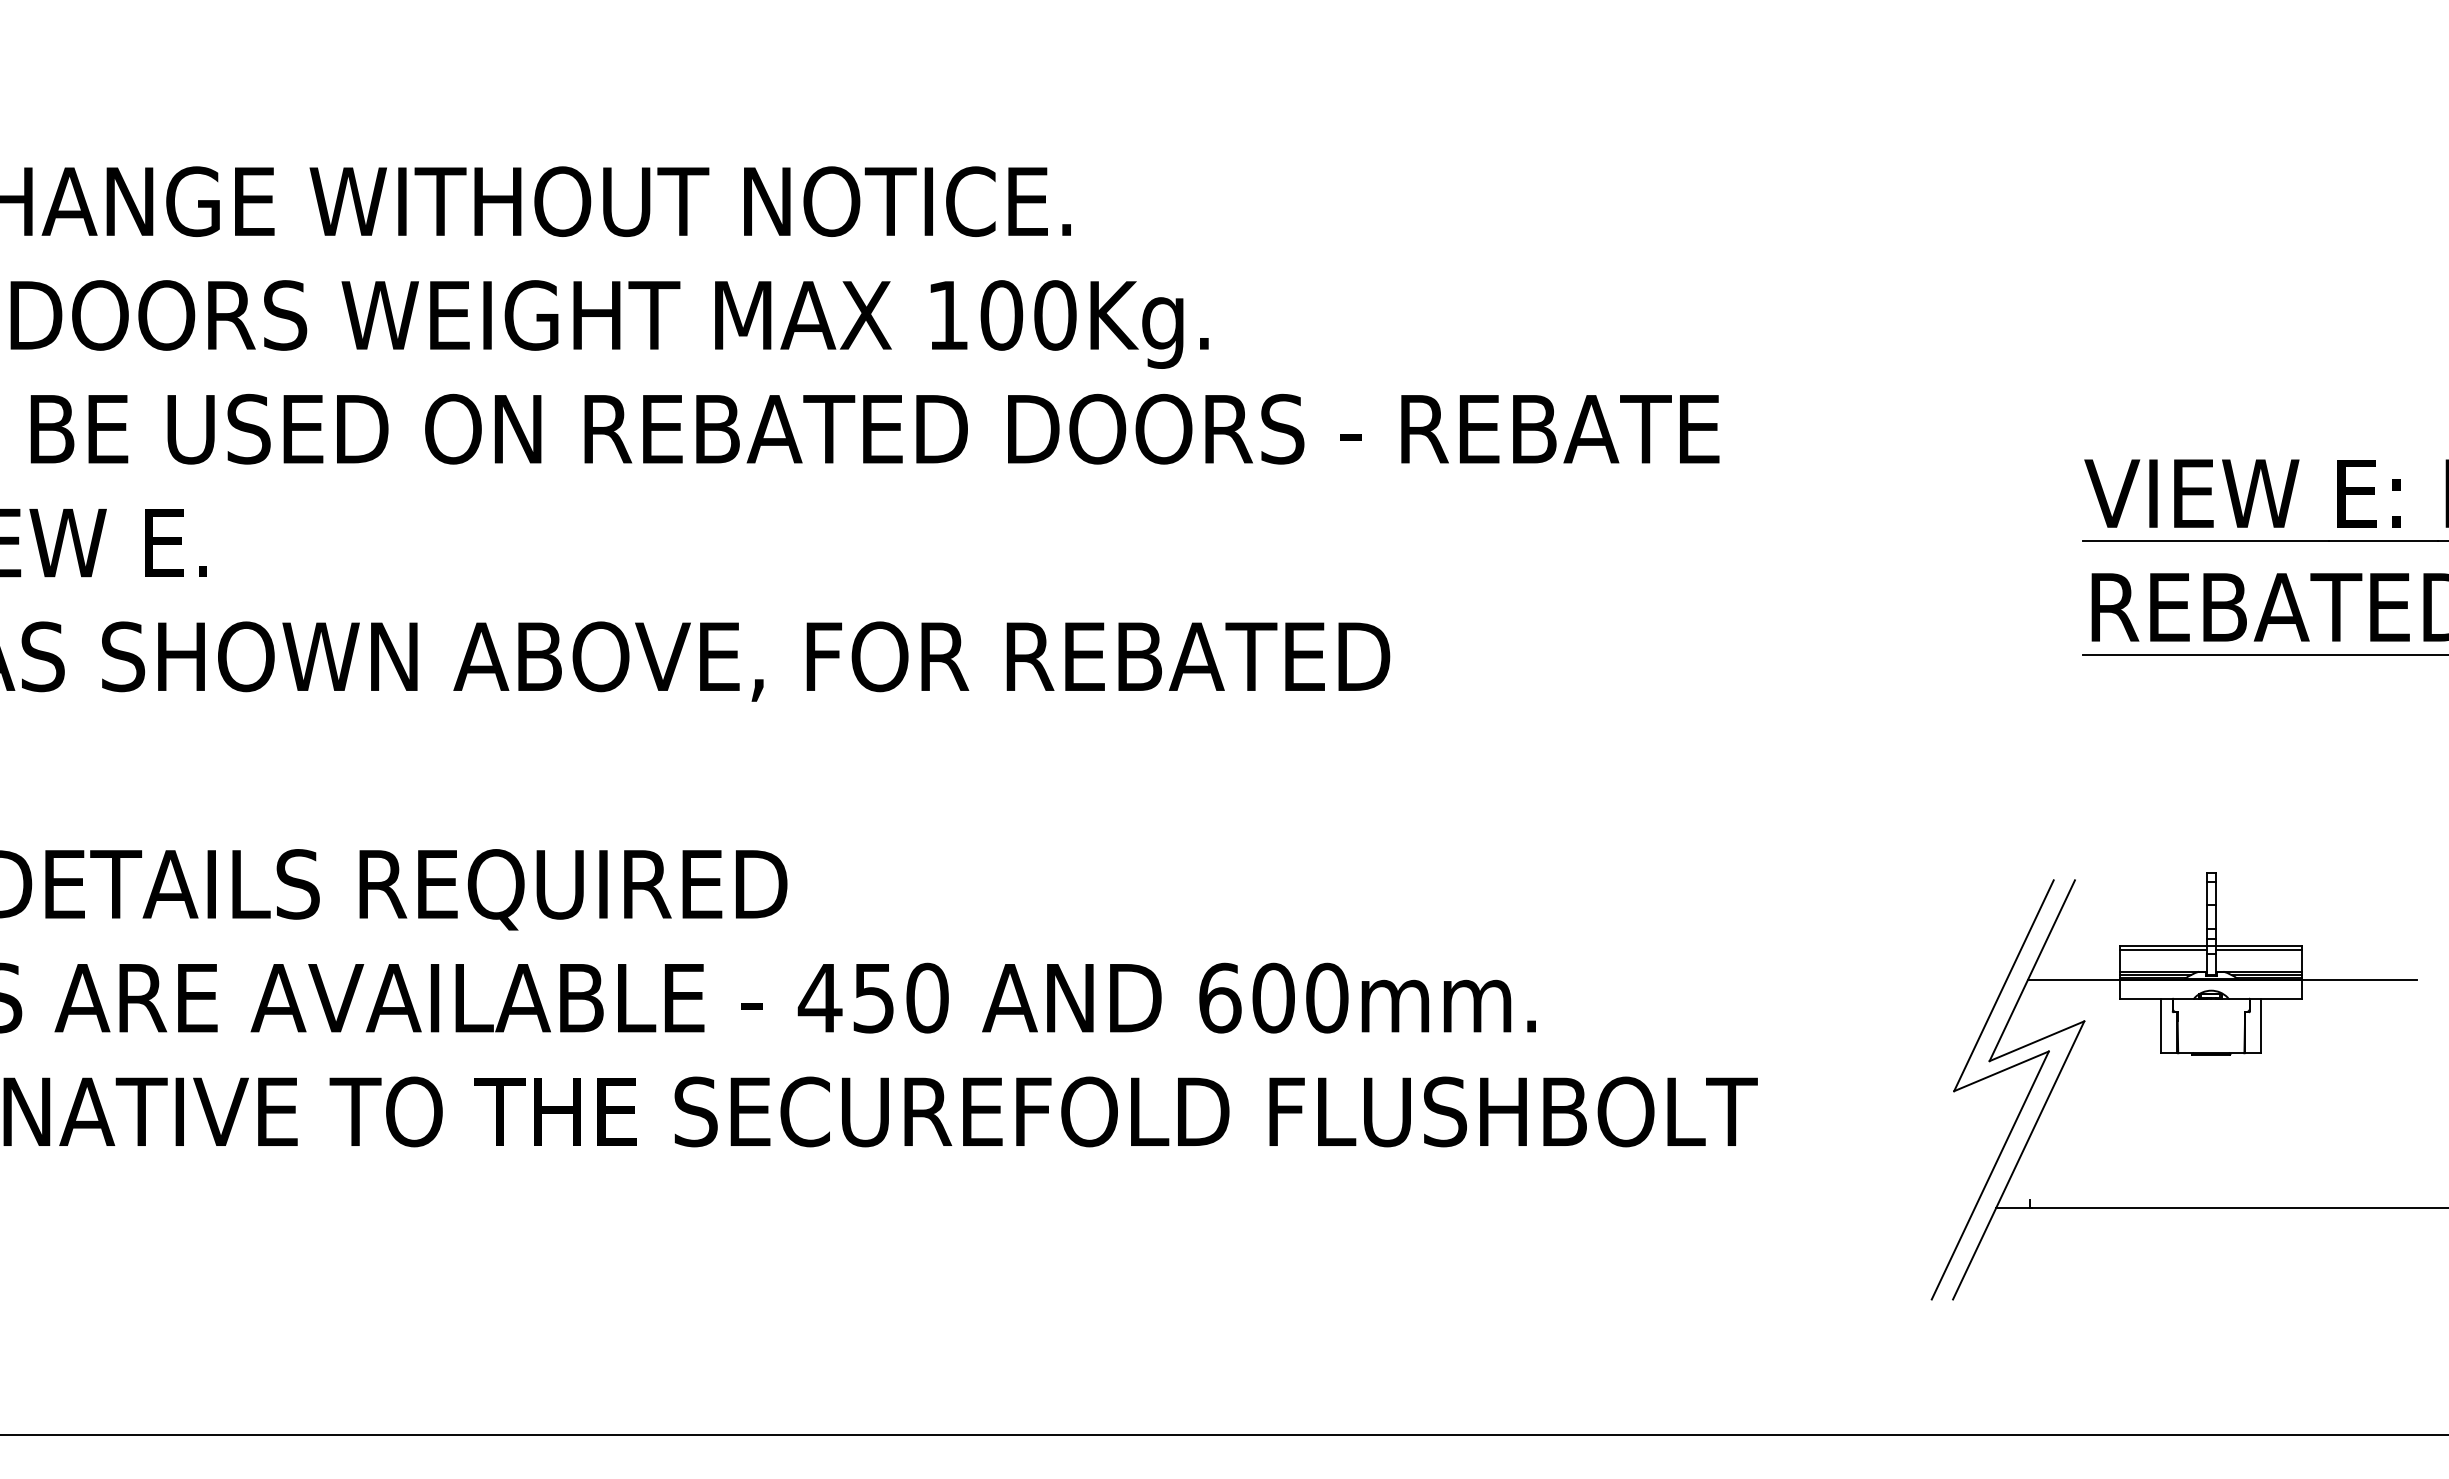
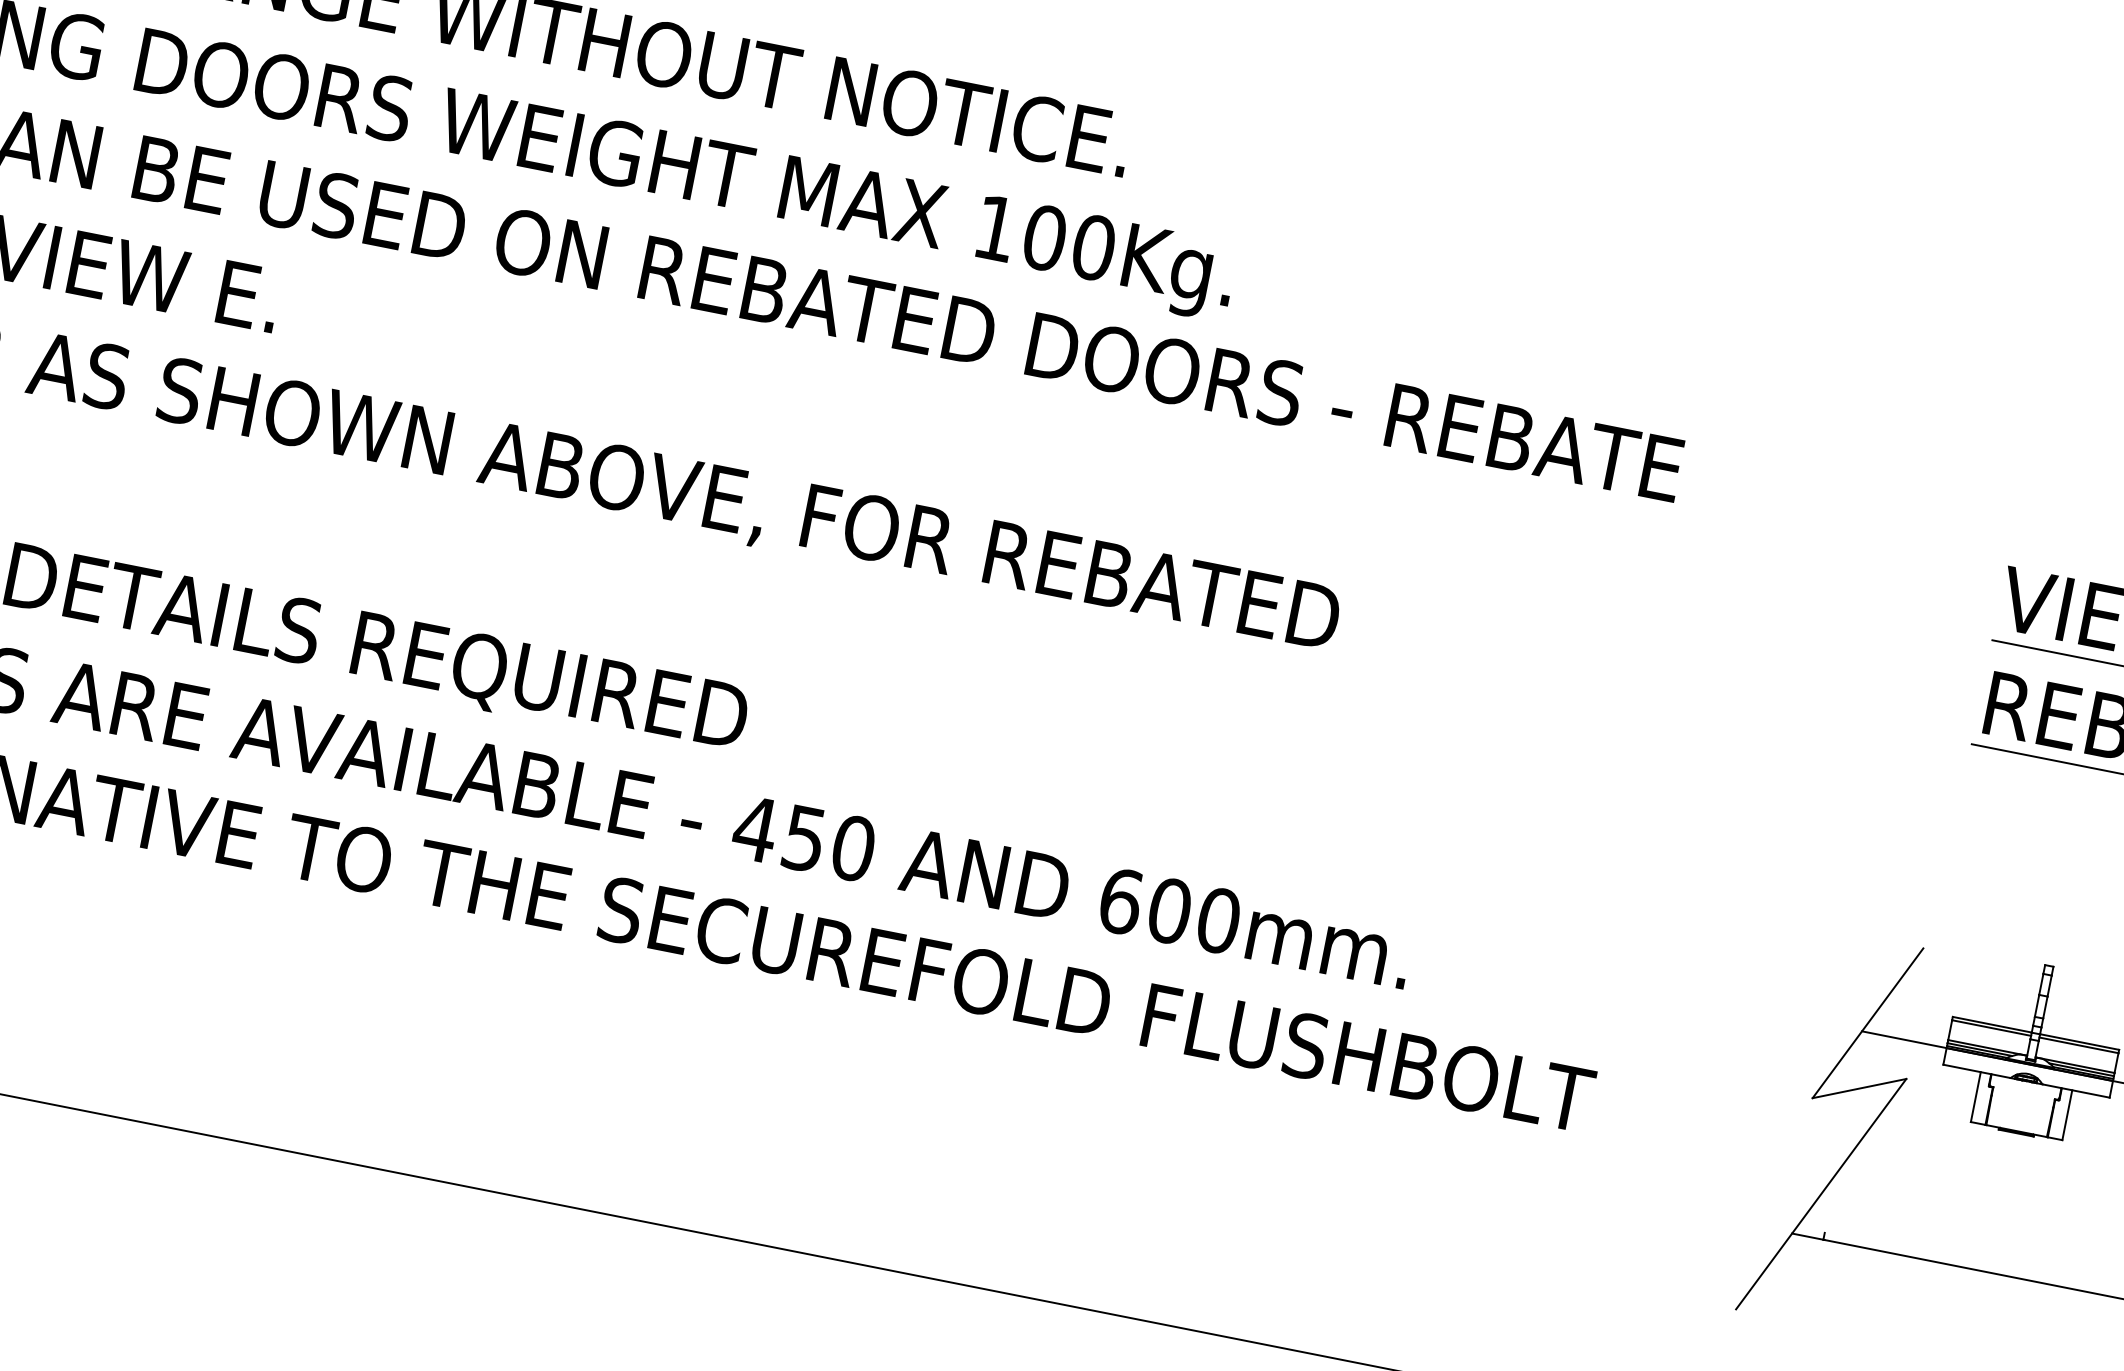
part: (1987, 1078) -> (1807, 1113), removed

